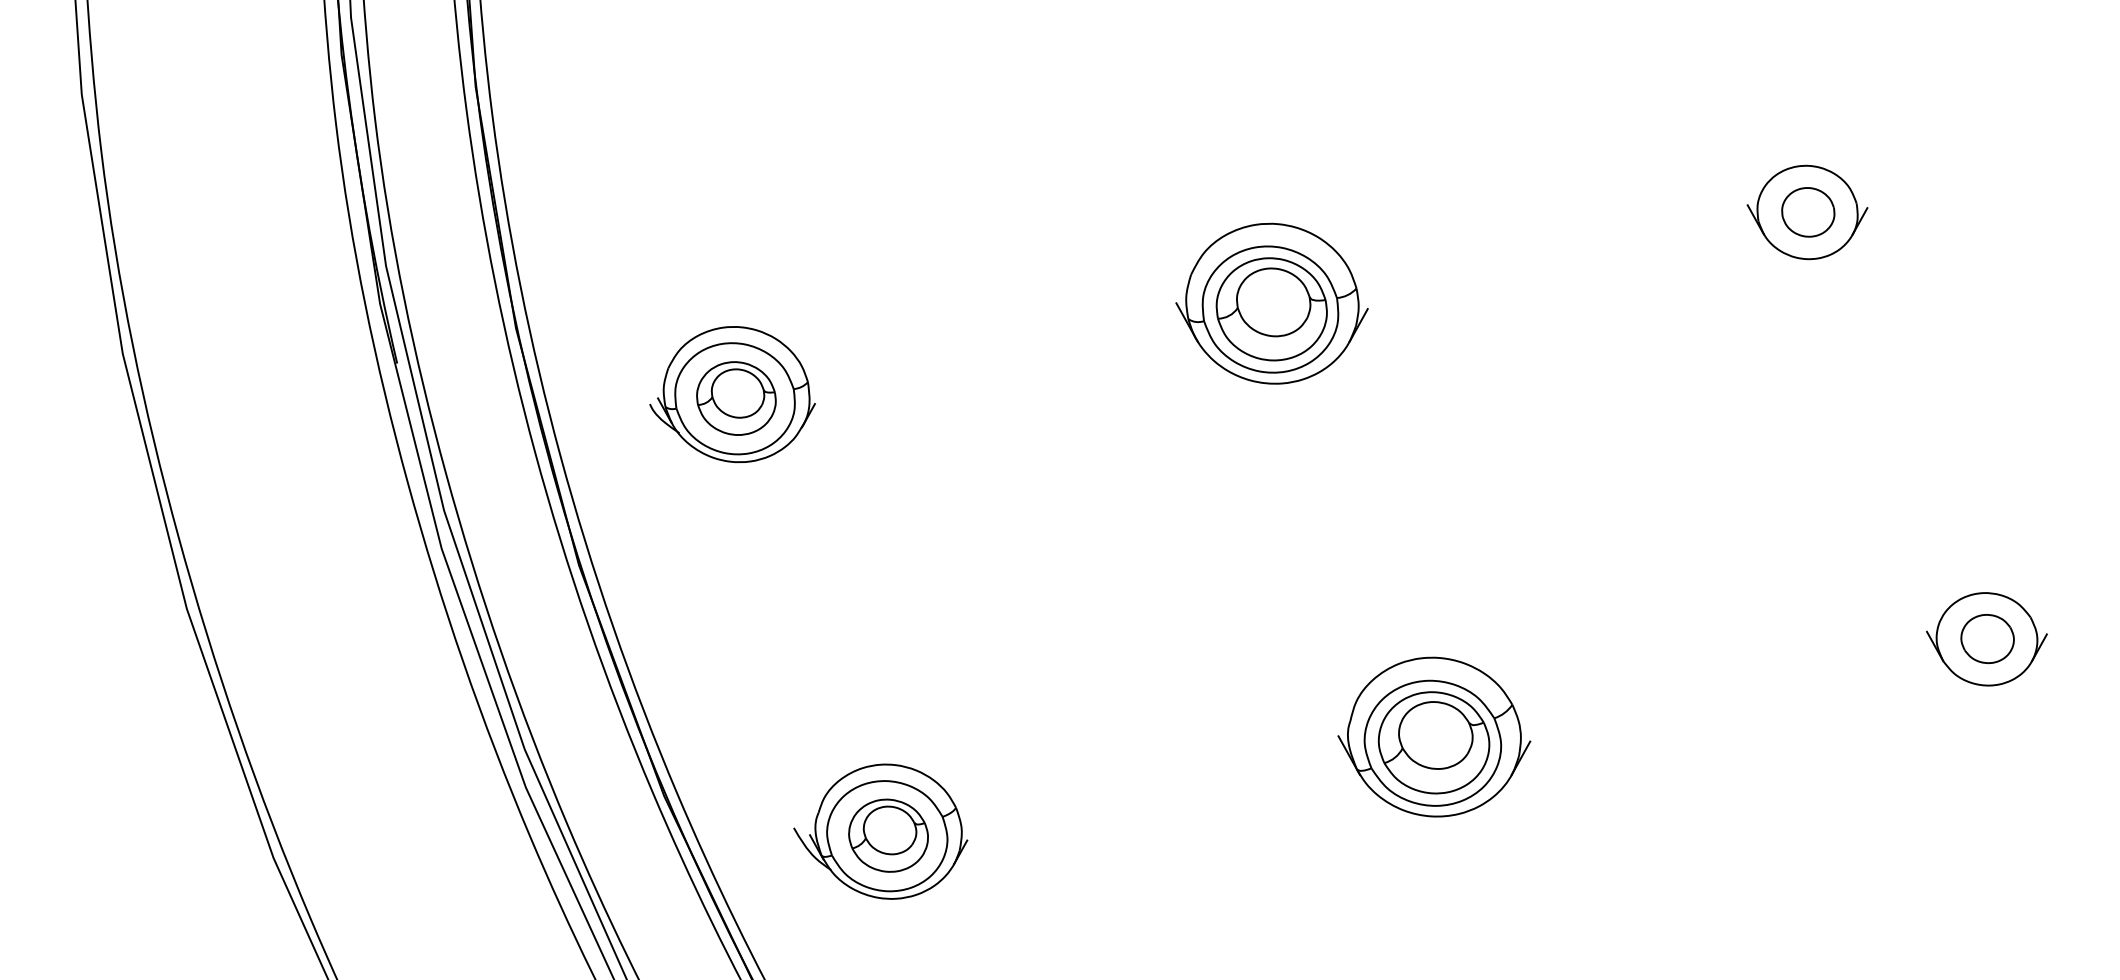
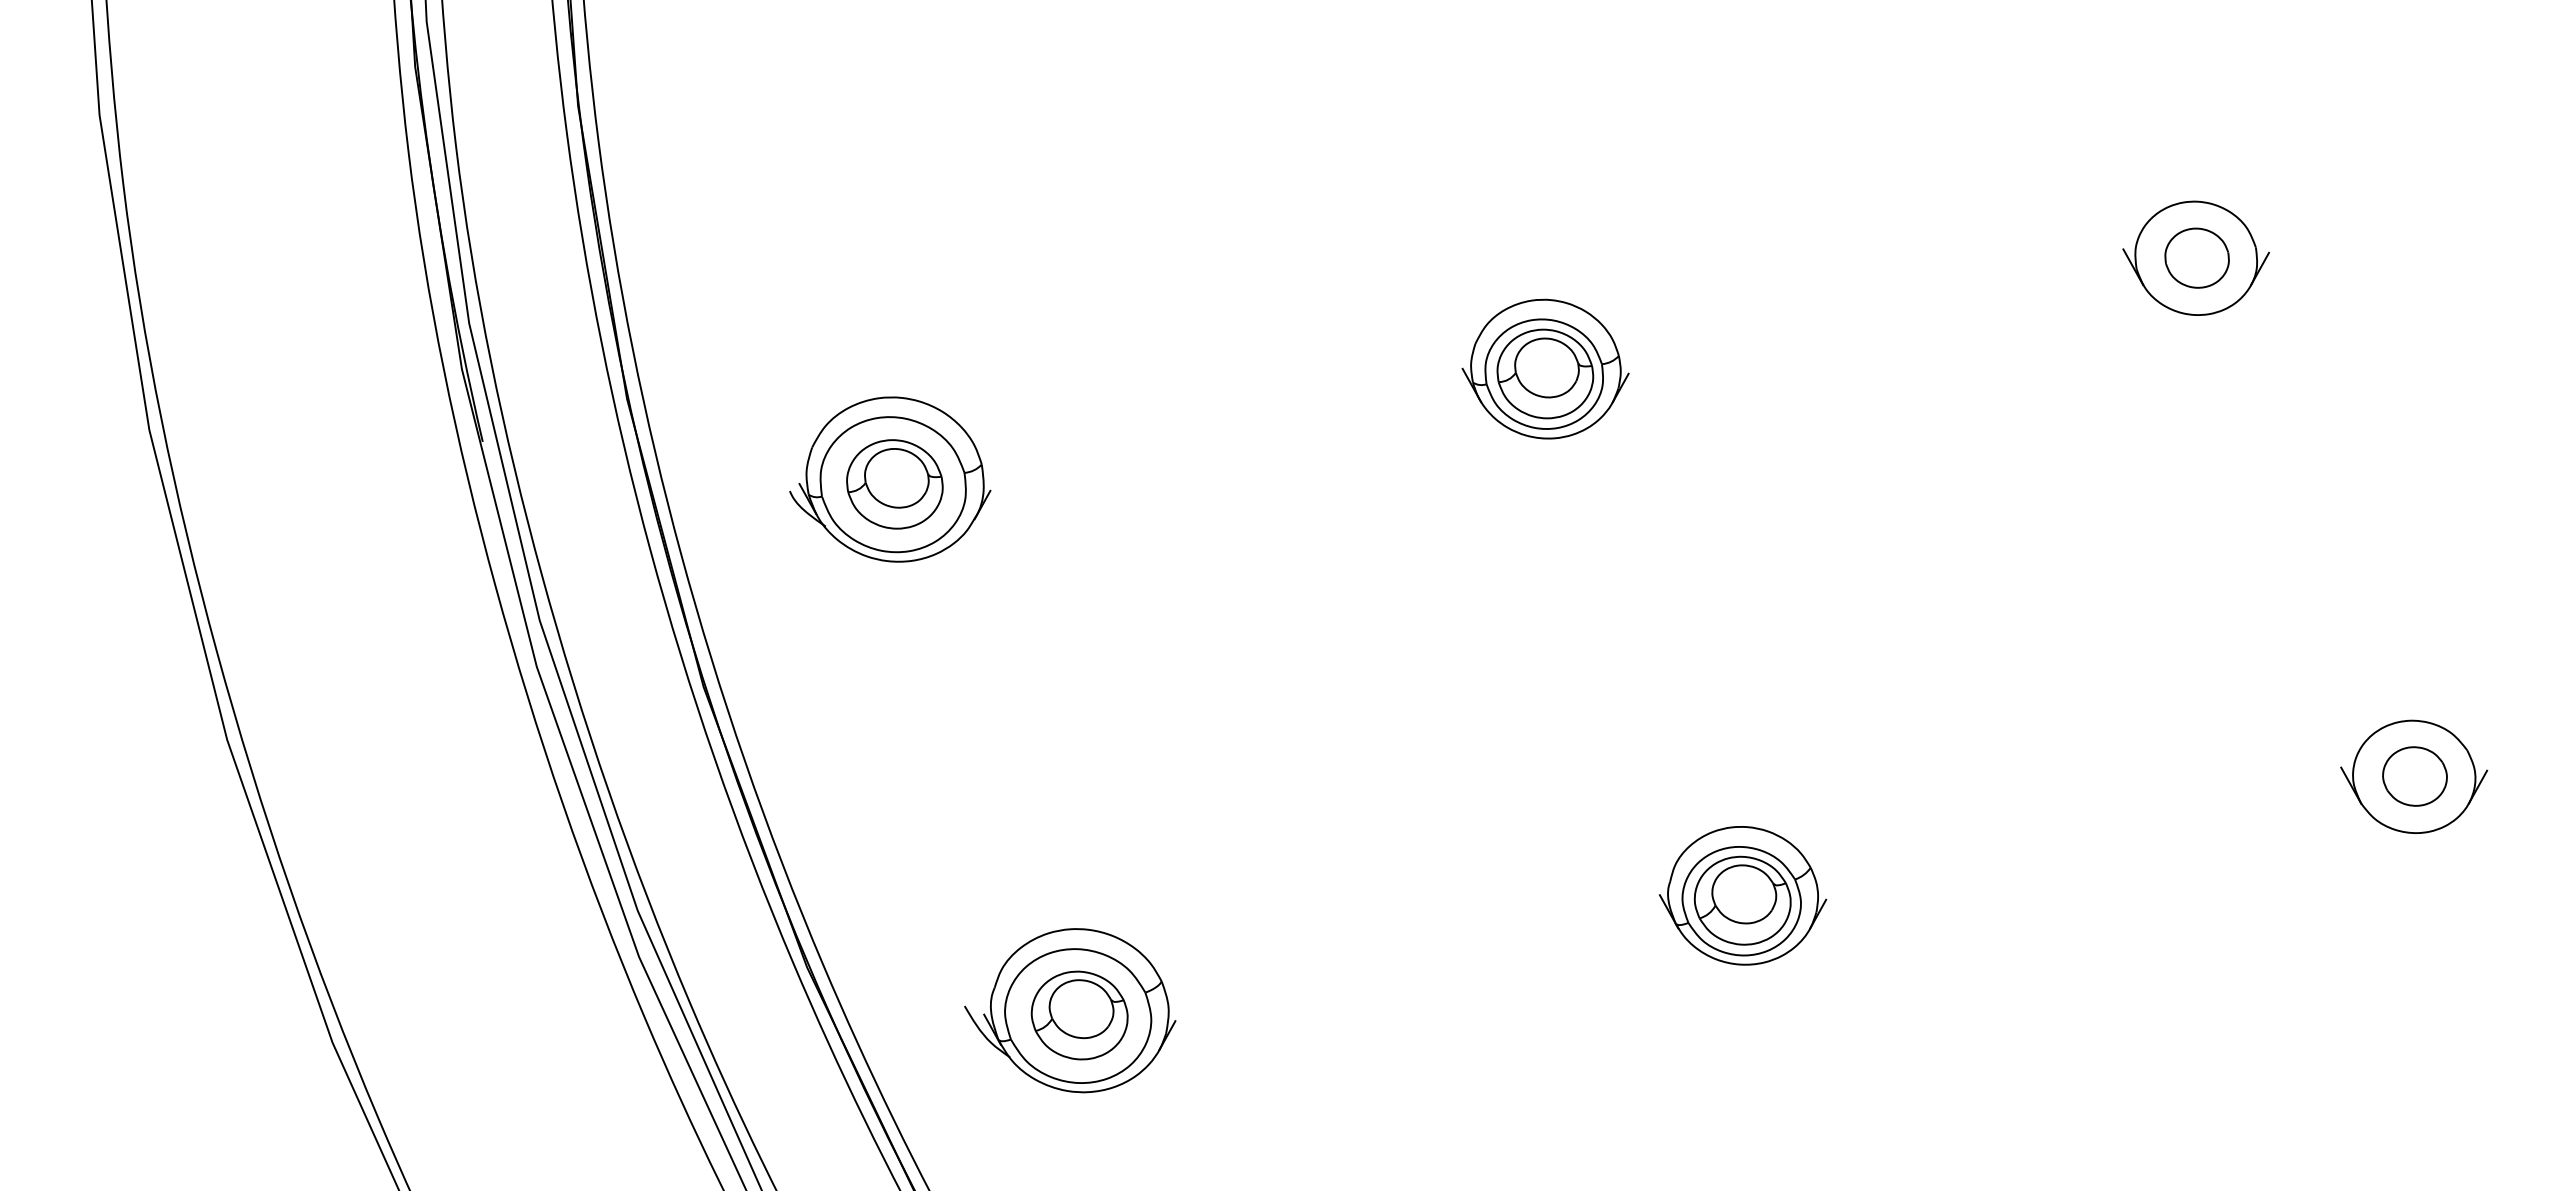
part: (1271, 303) -> (1545, 368), size x0.71
part: (1434, 736) -> (1743, 895), size x0.71

